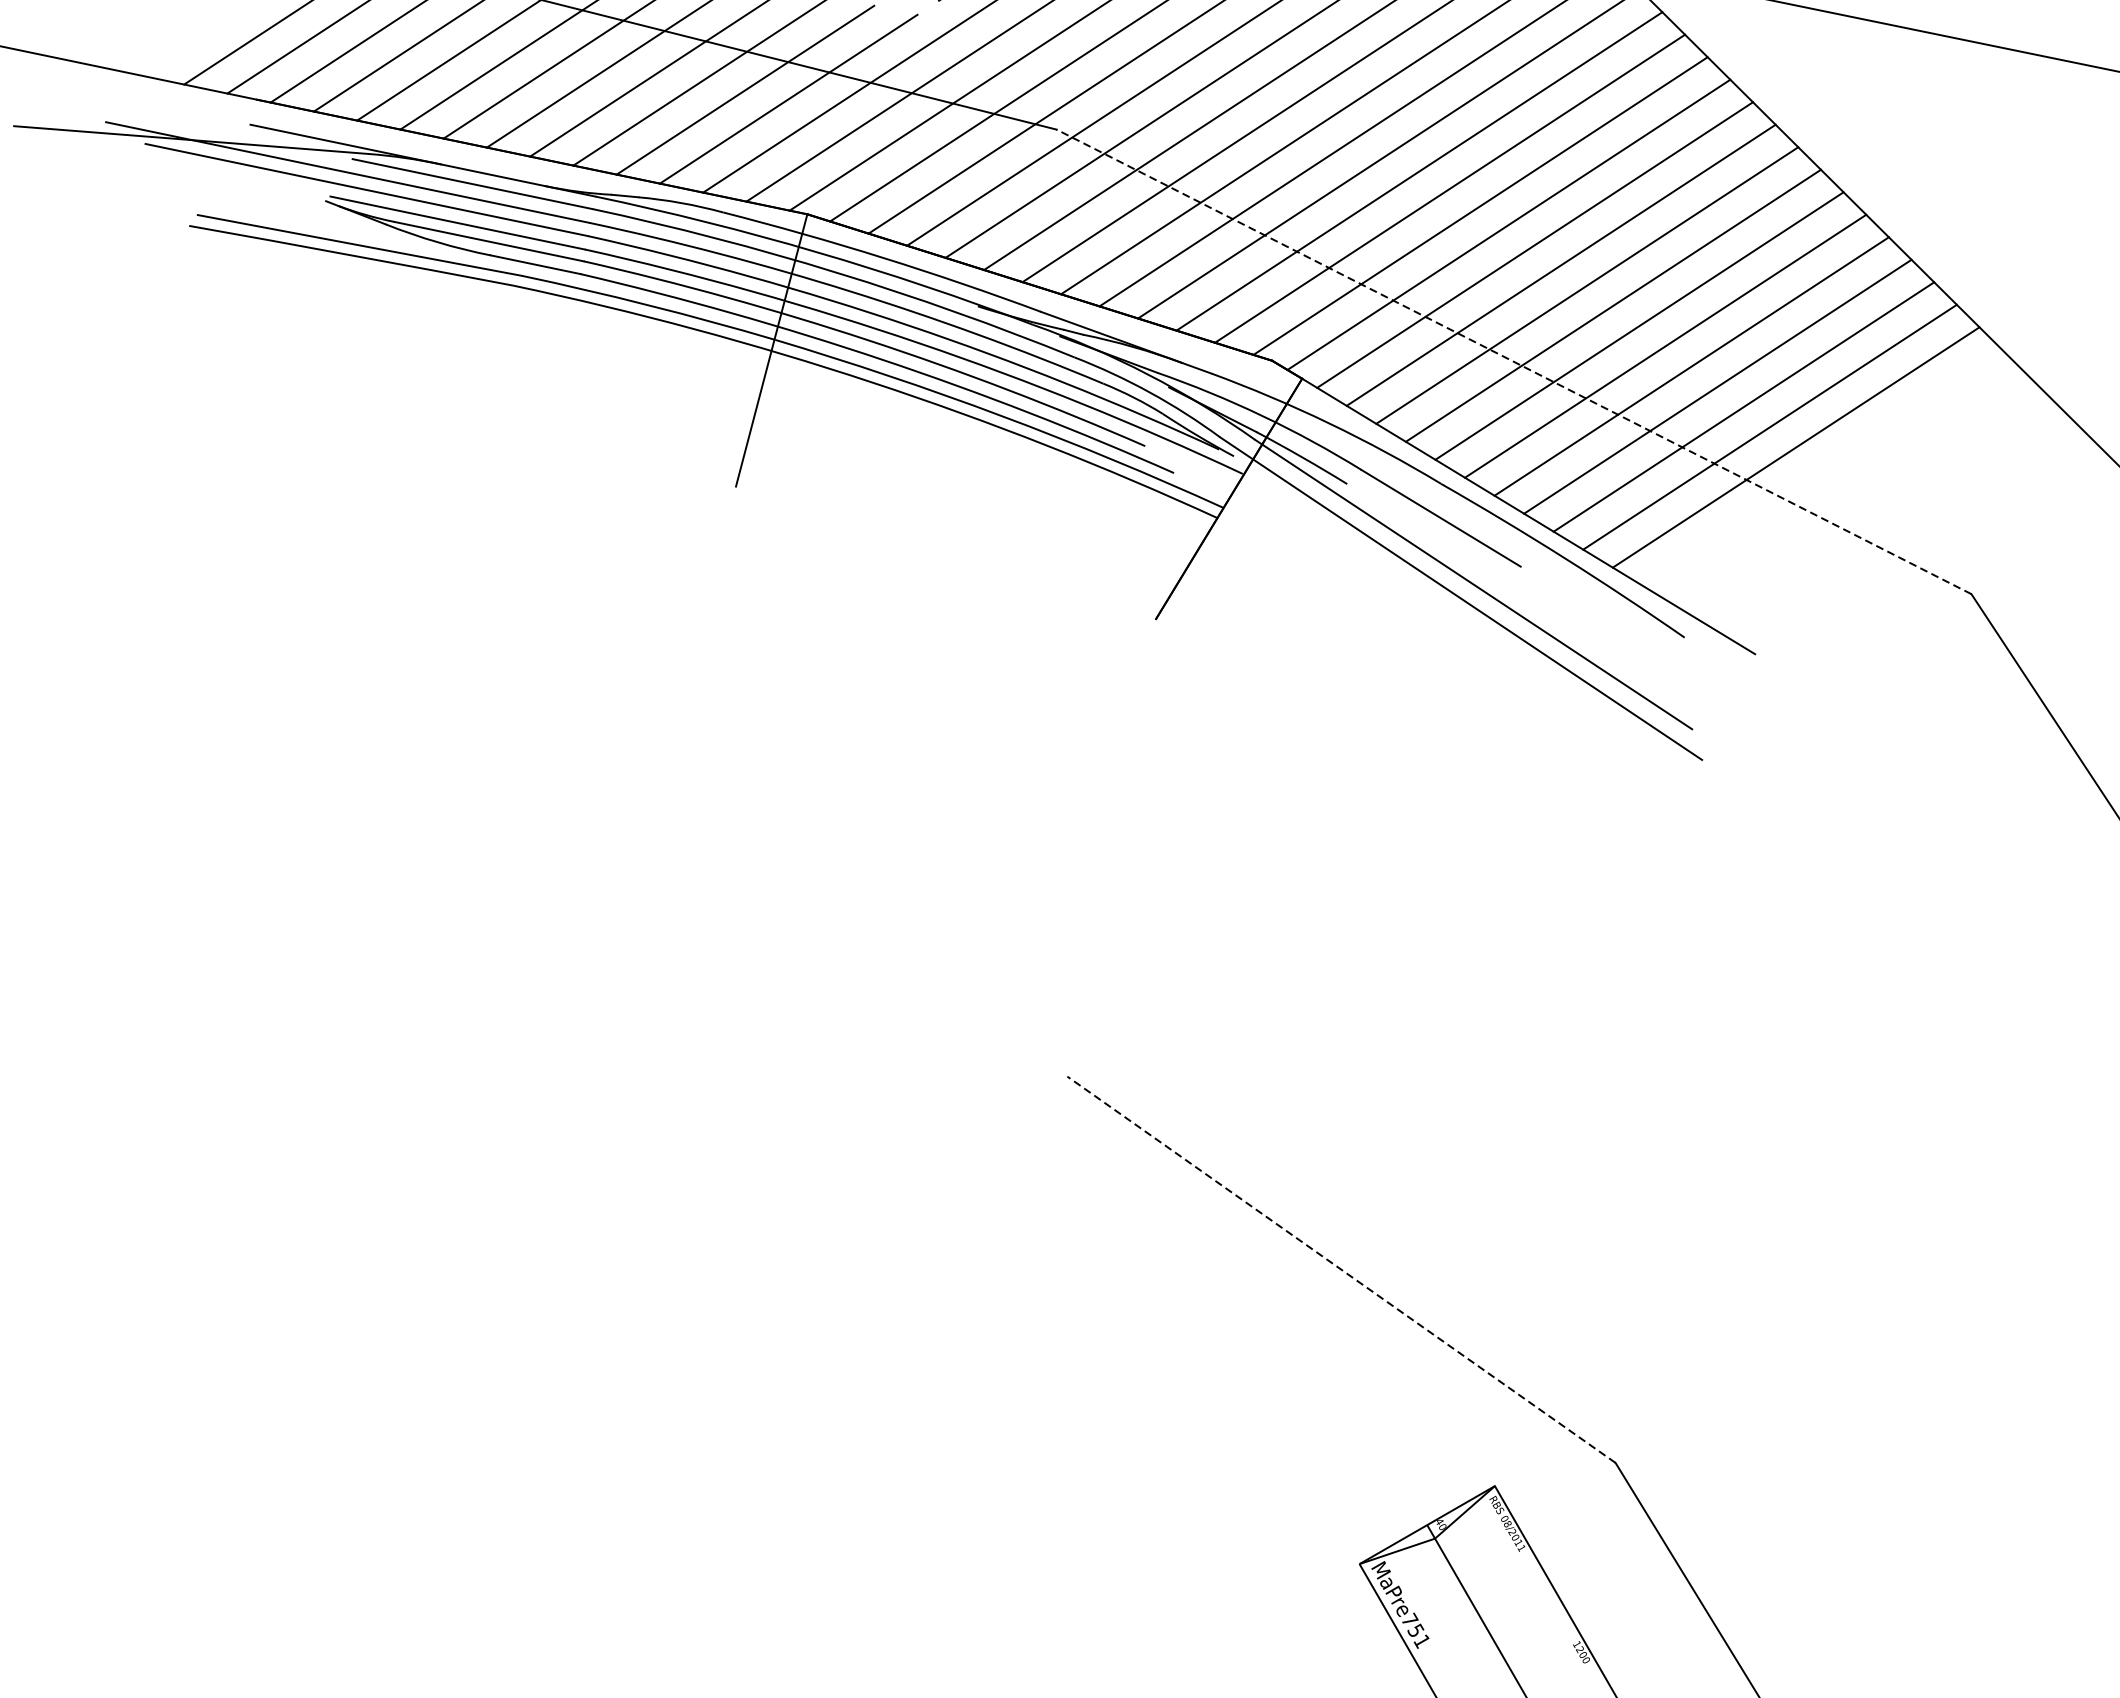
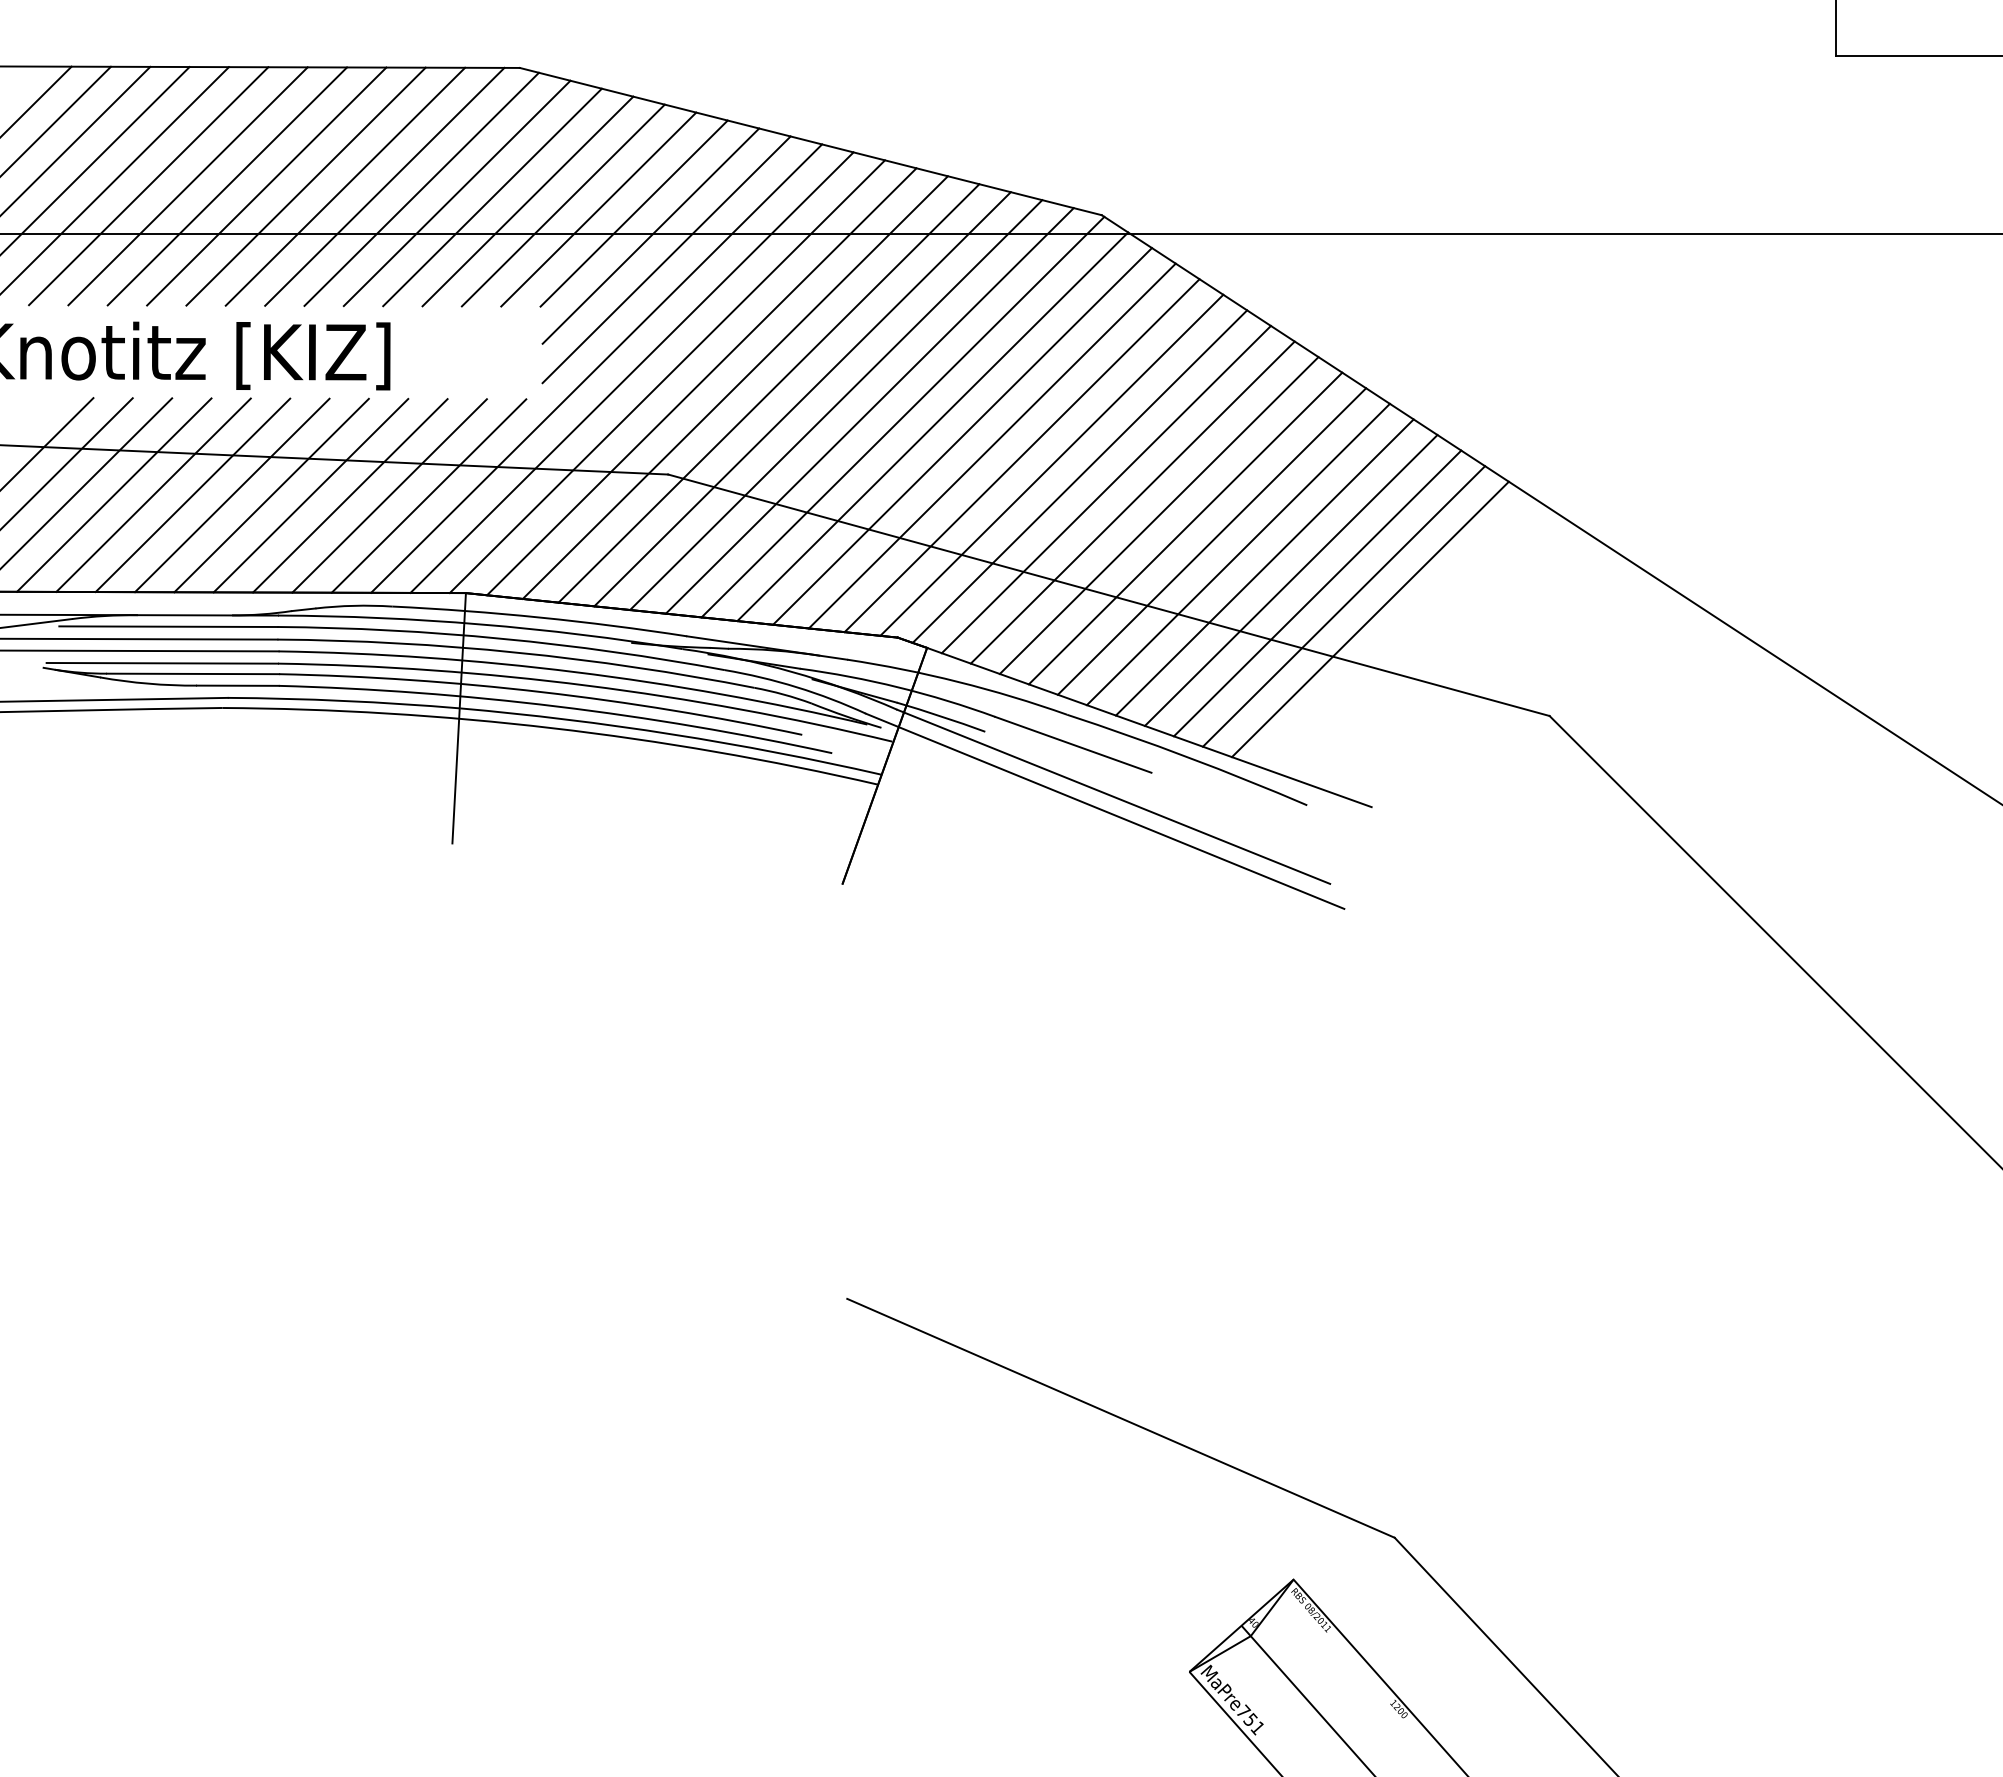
line: (1513, 362) -> (1108, 595), dashed -> solid
line: (1340, 1269) -> (1120, 1418), dashed -> solid

